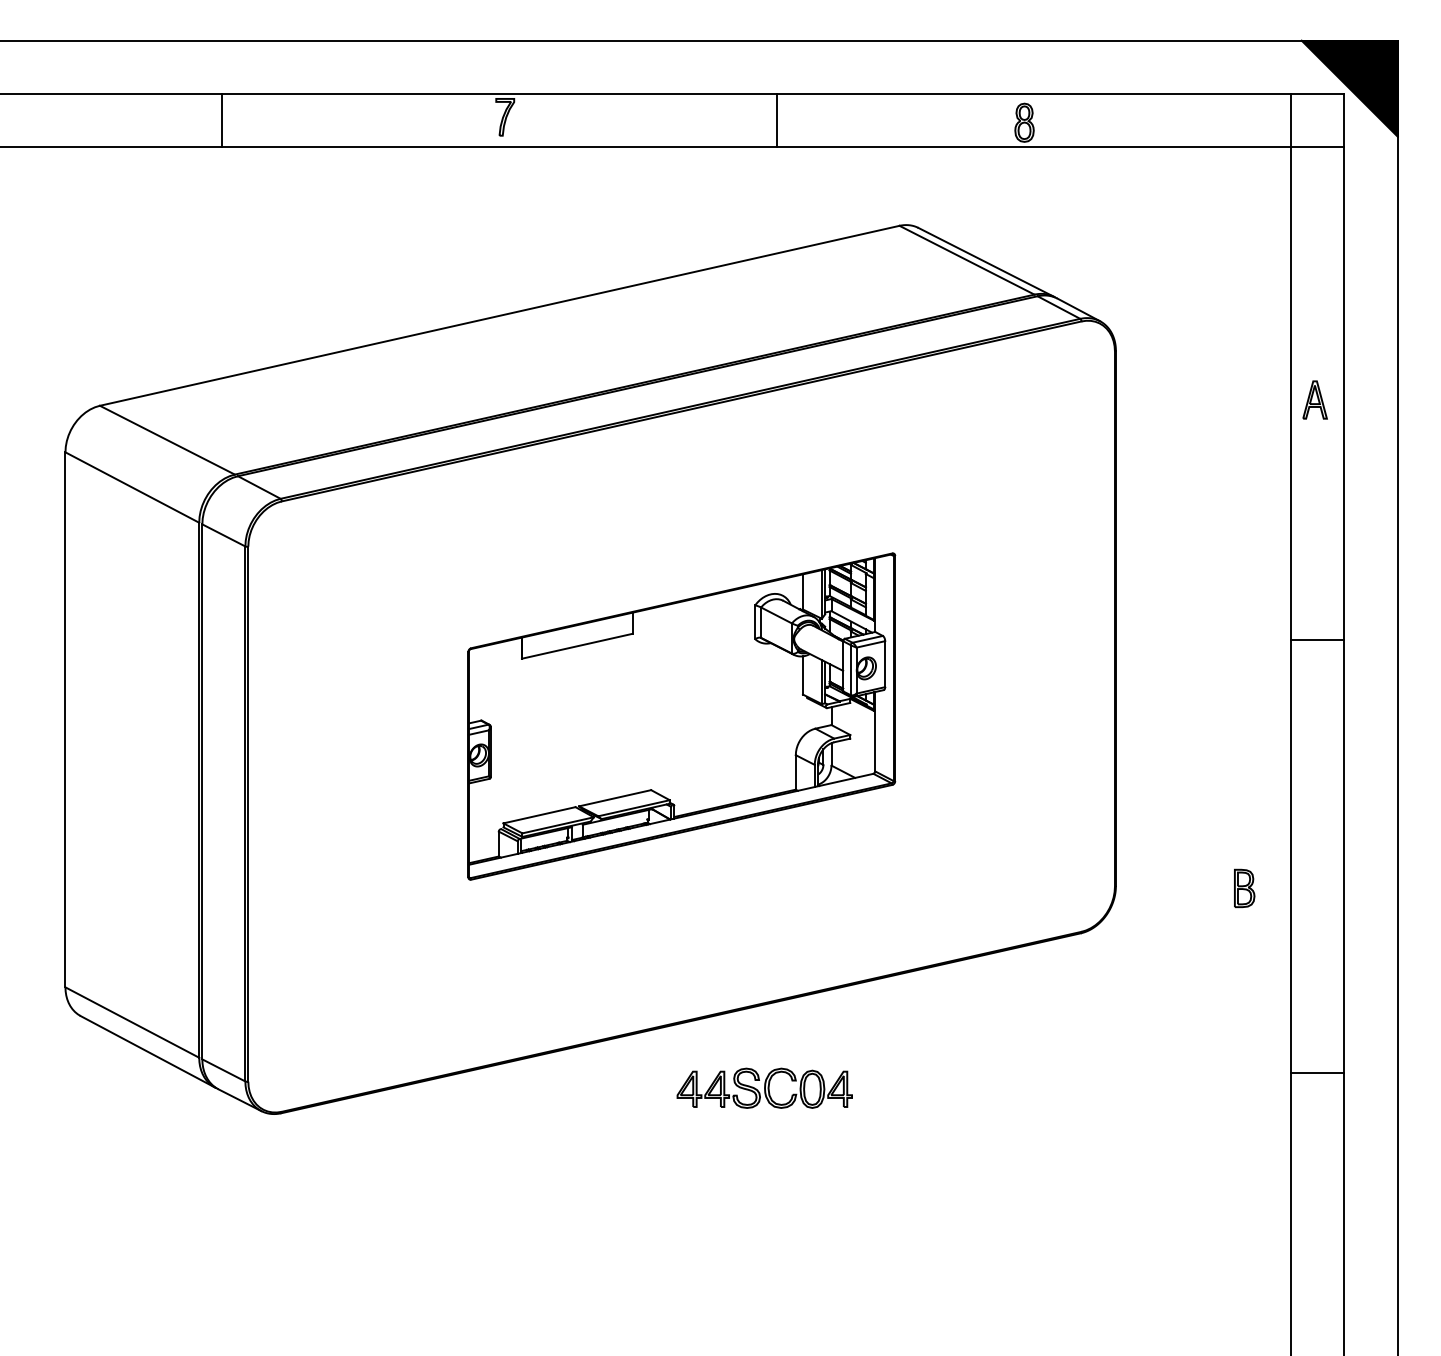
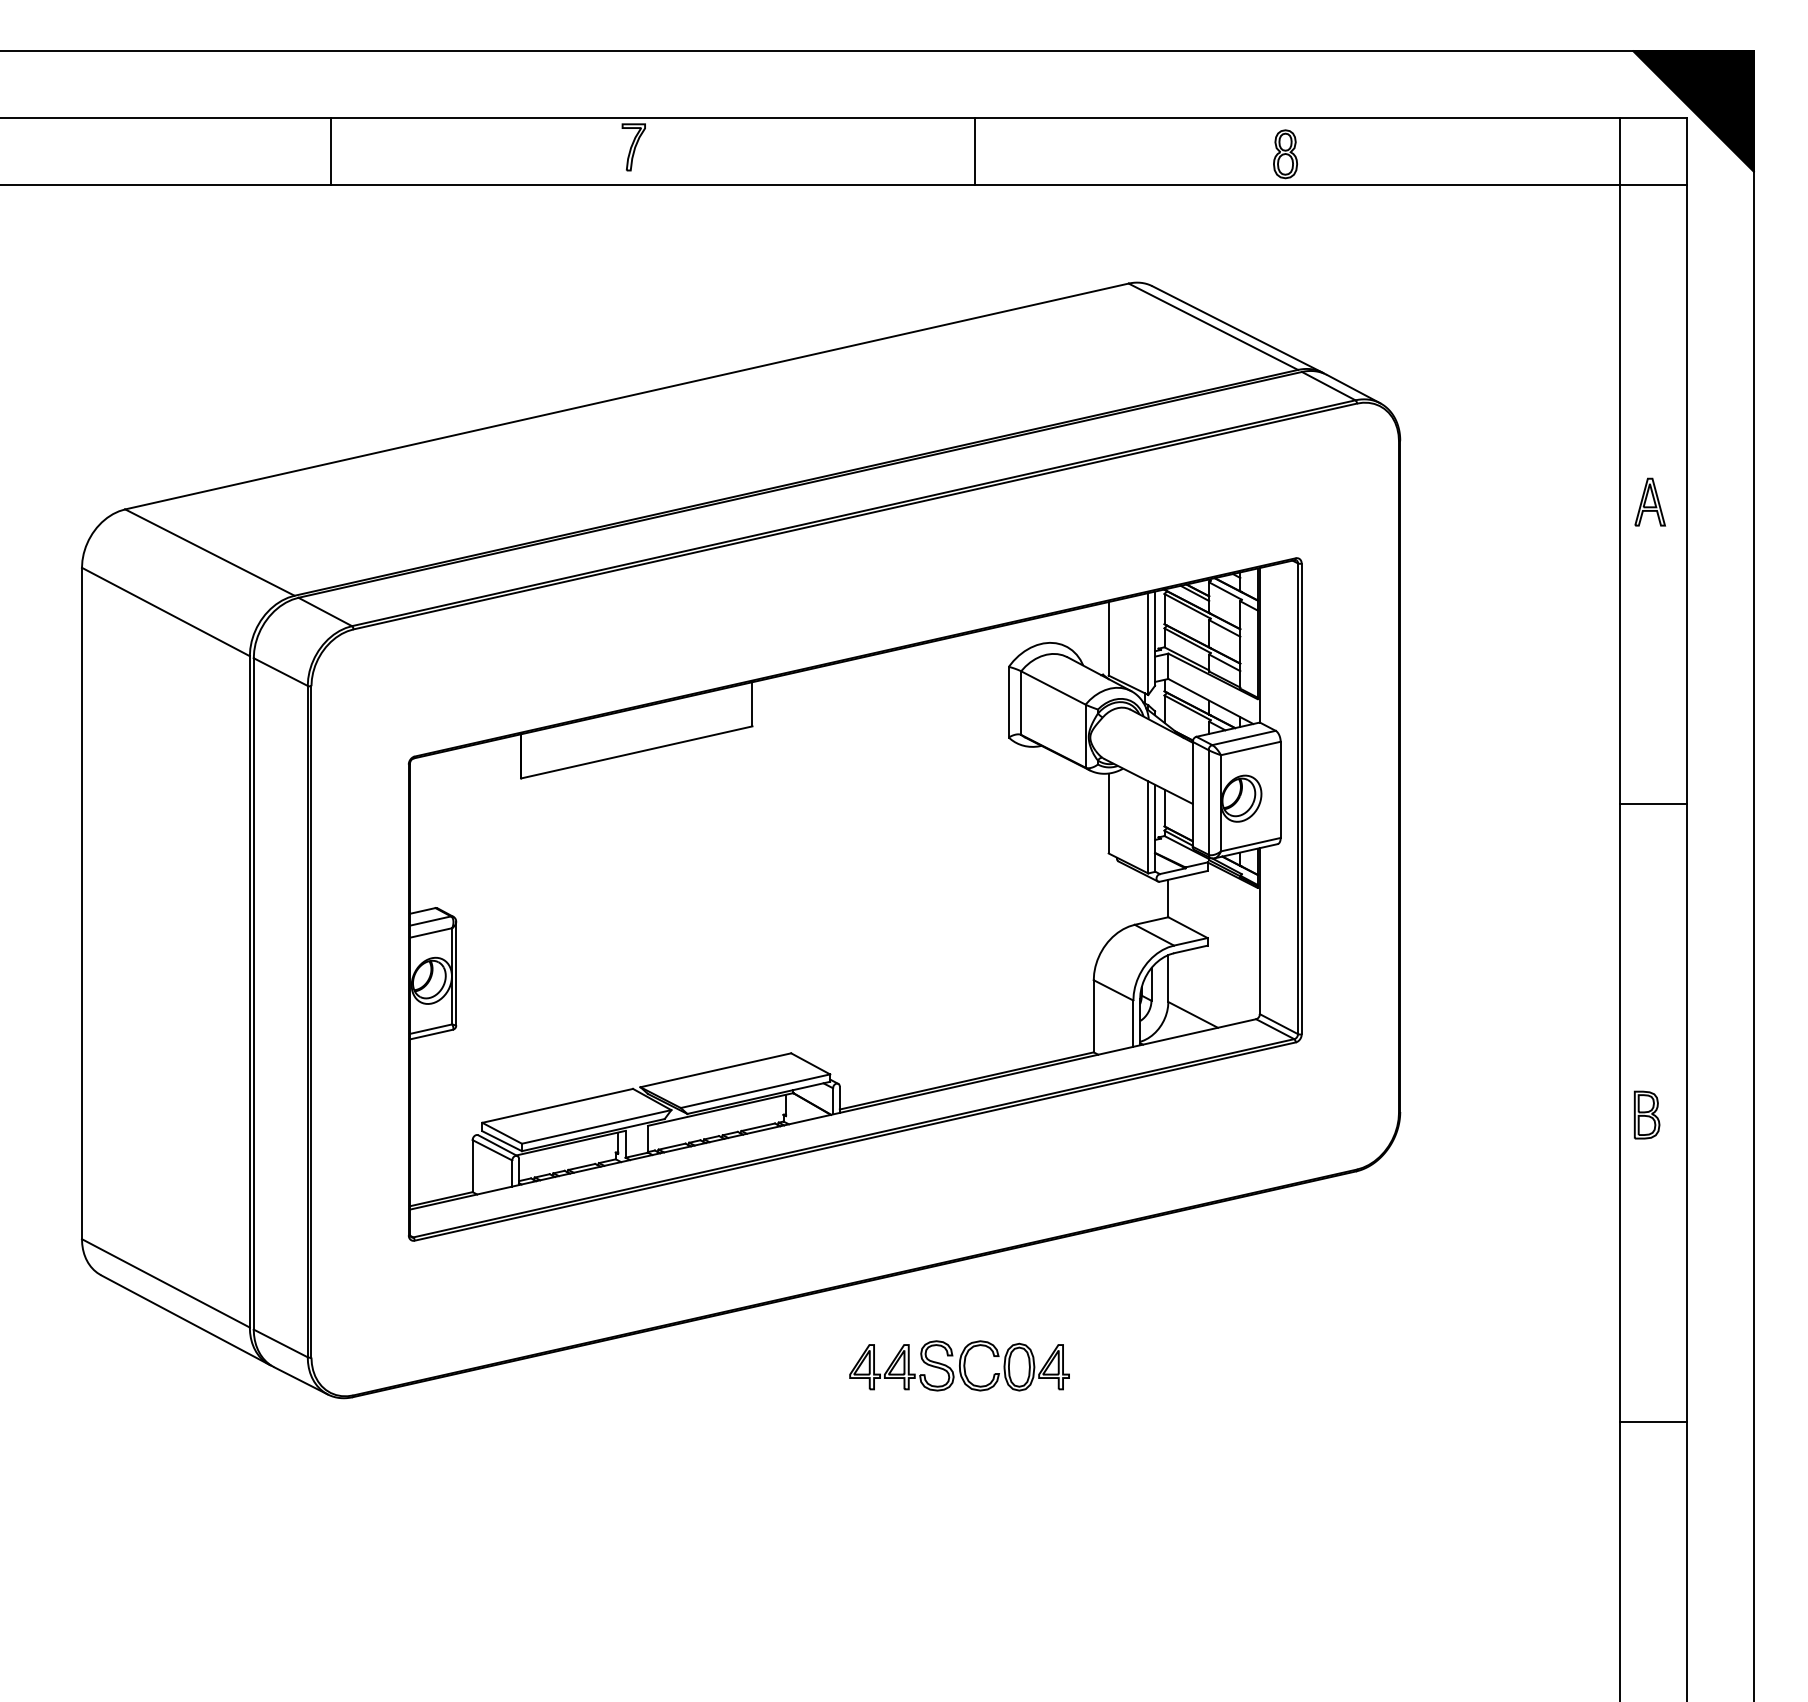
line: (221, 120) -> (330, 151), moved
part: (681, 716) -> (855, 899), size x1.67
part: (1244, 888) -> (1646, 1115), moved
line: (1317, 1073) -> (1653, 1422), moved

